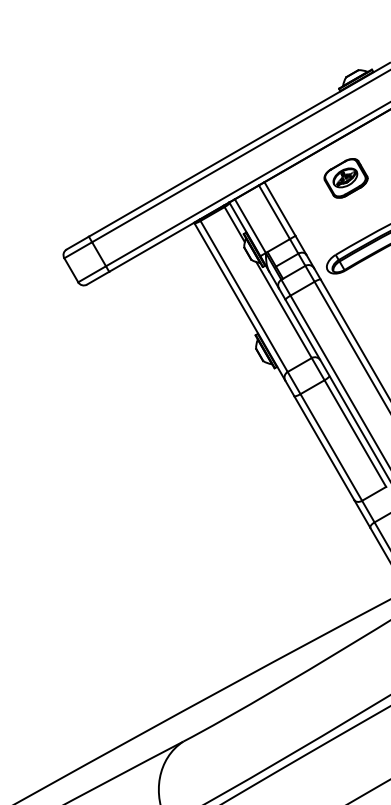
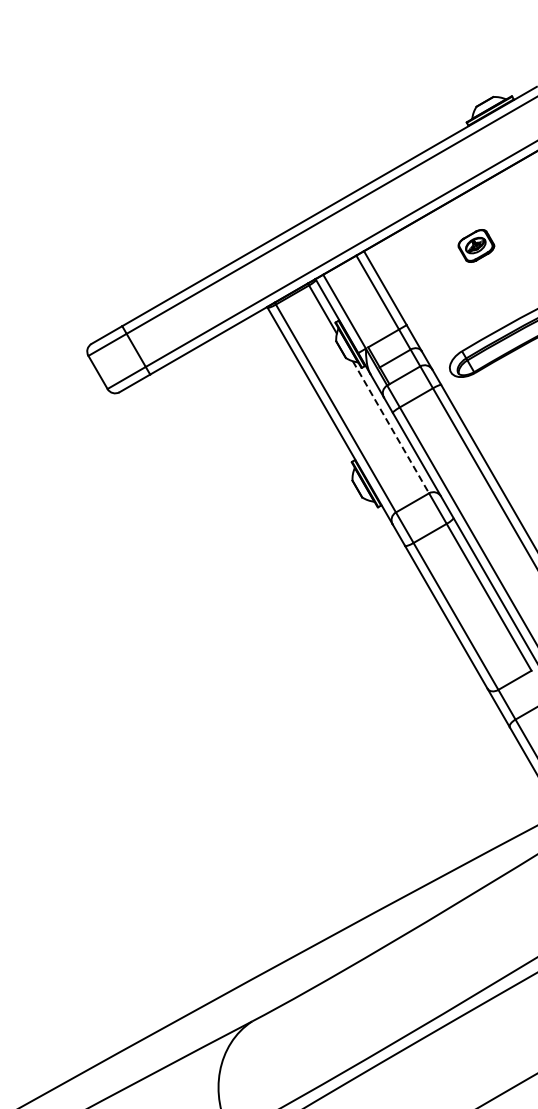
part: (346, 178) -> (476, 245), size x0.6
line: (284, 310) -> (391, 427), solid -> dashed

